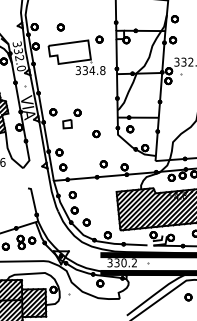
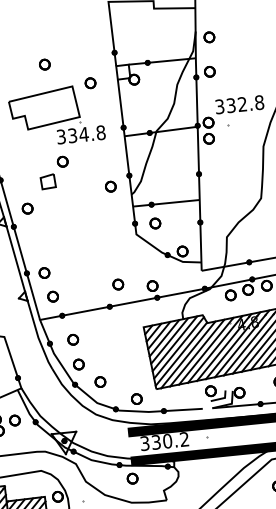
part: (60, 27) -> (44, 64), moved
part: (71, 118) -> (53, 172), moved
part: (96, 134) -> (111, 187), moved

